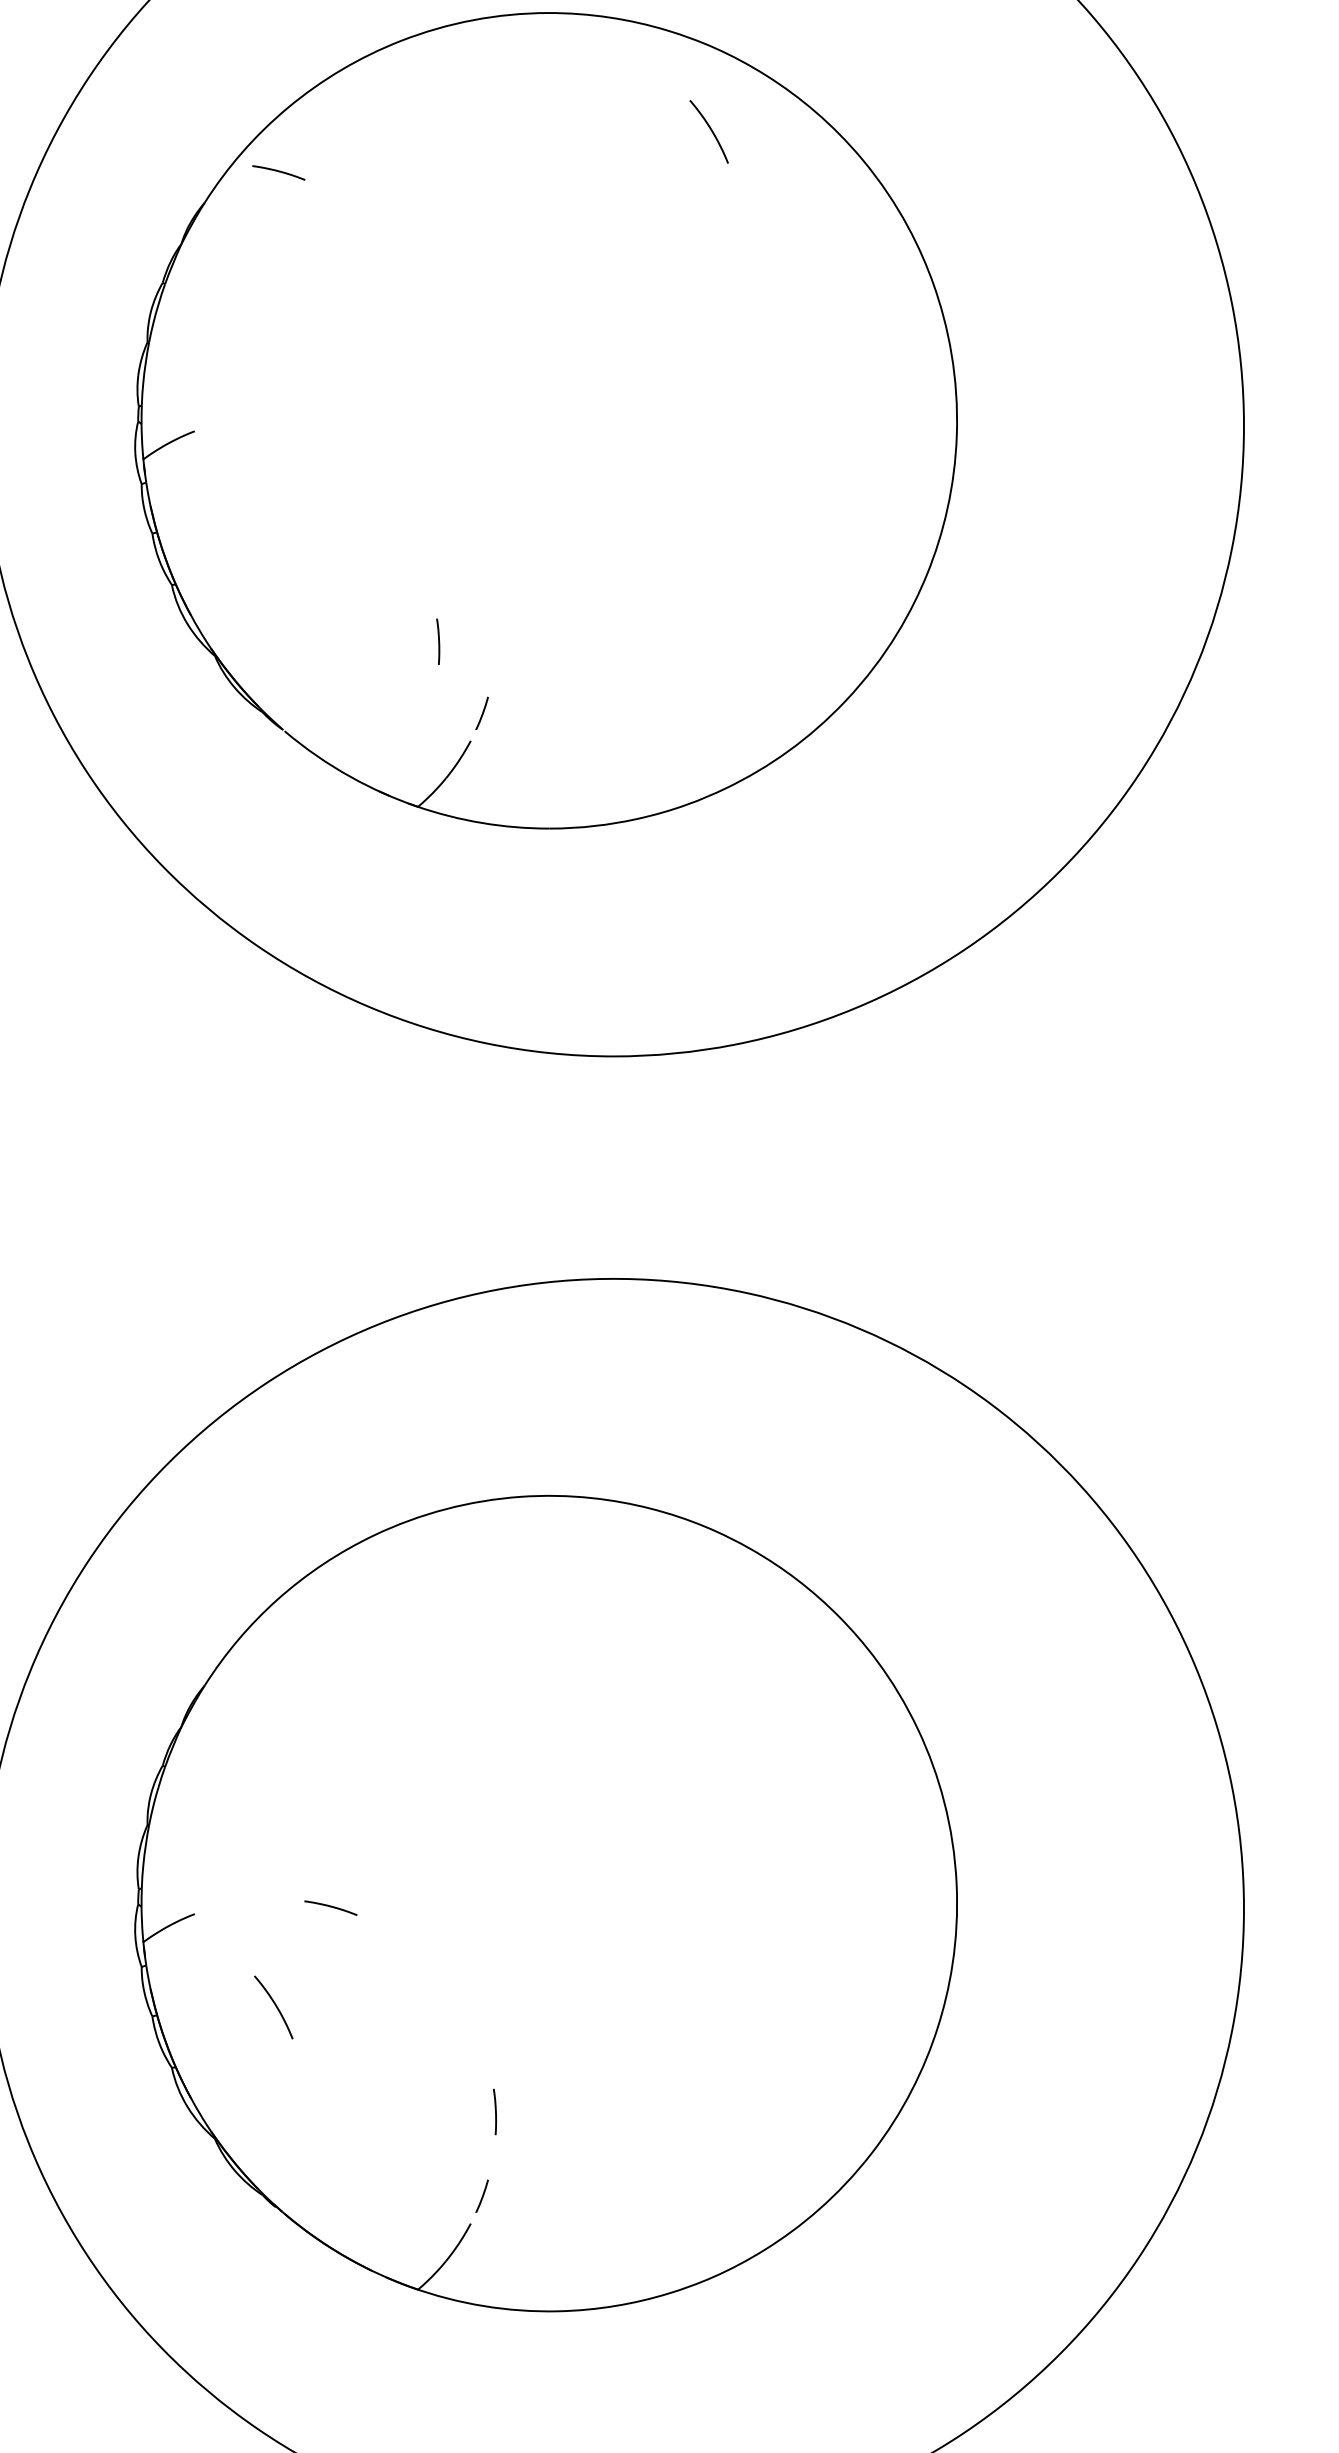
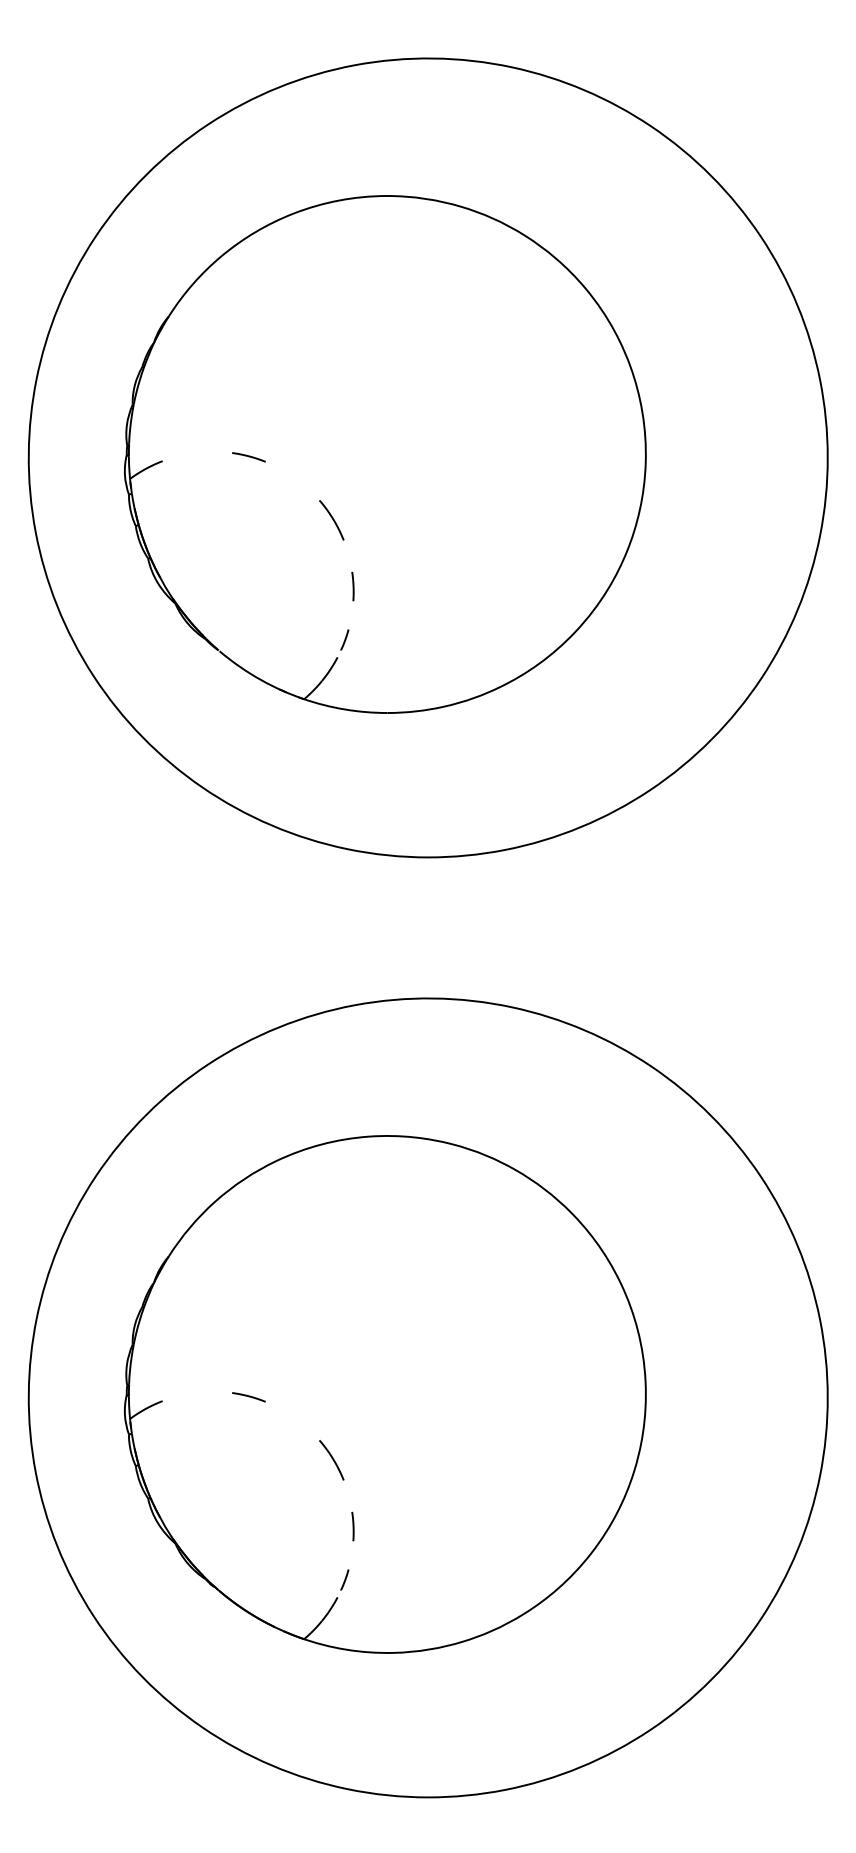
curve: (710, 132) -> (332, 520), moved
line: (278, 173) -> (248, 457), moved
line: (437, 641) -> (352, 586), moved
curve: (274, 2007) -> (332, 1460), moved

